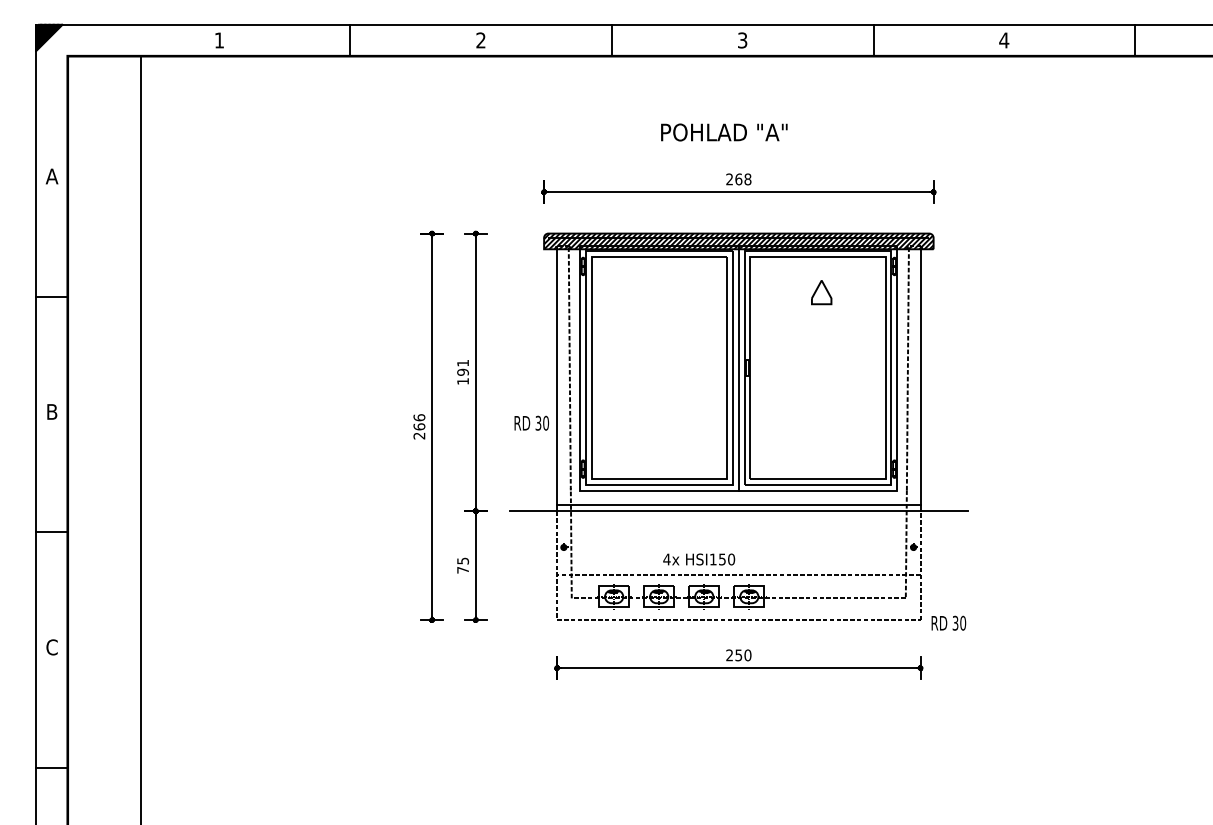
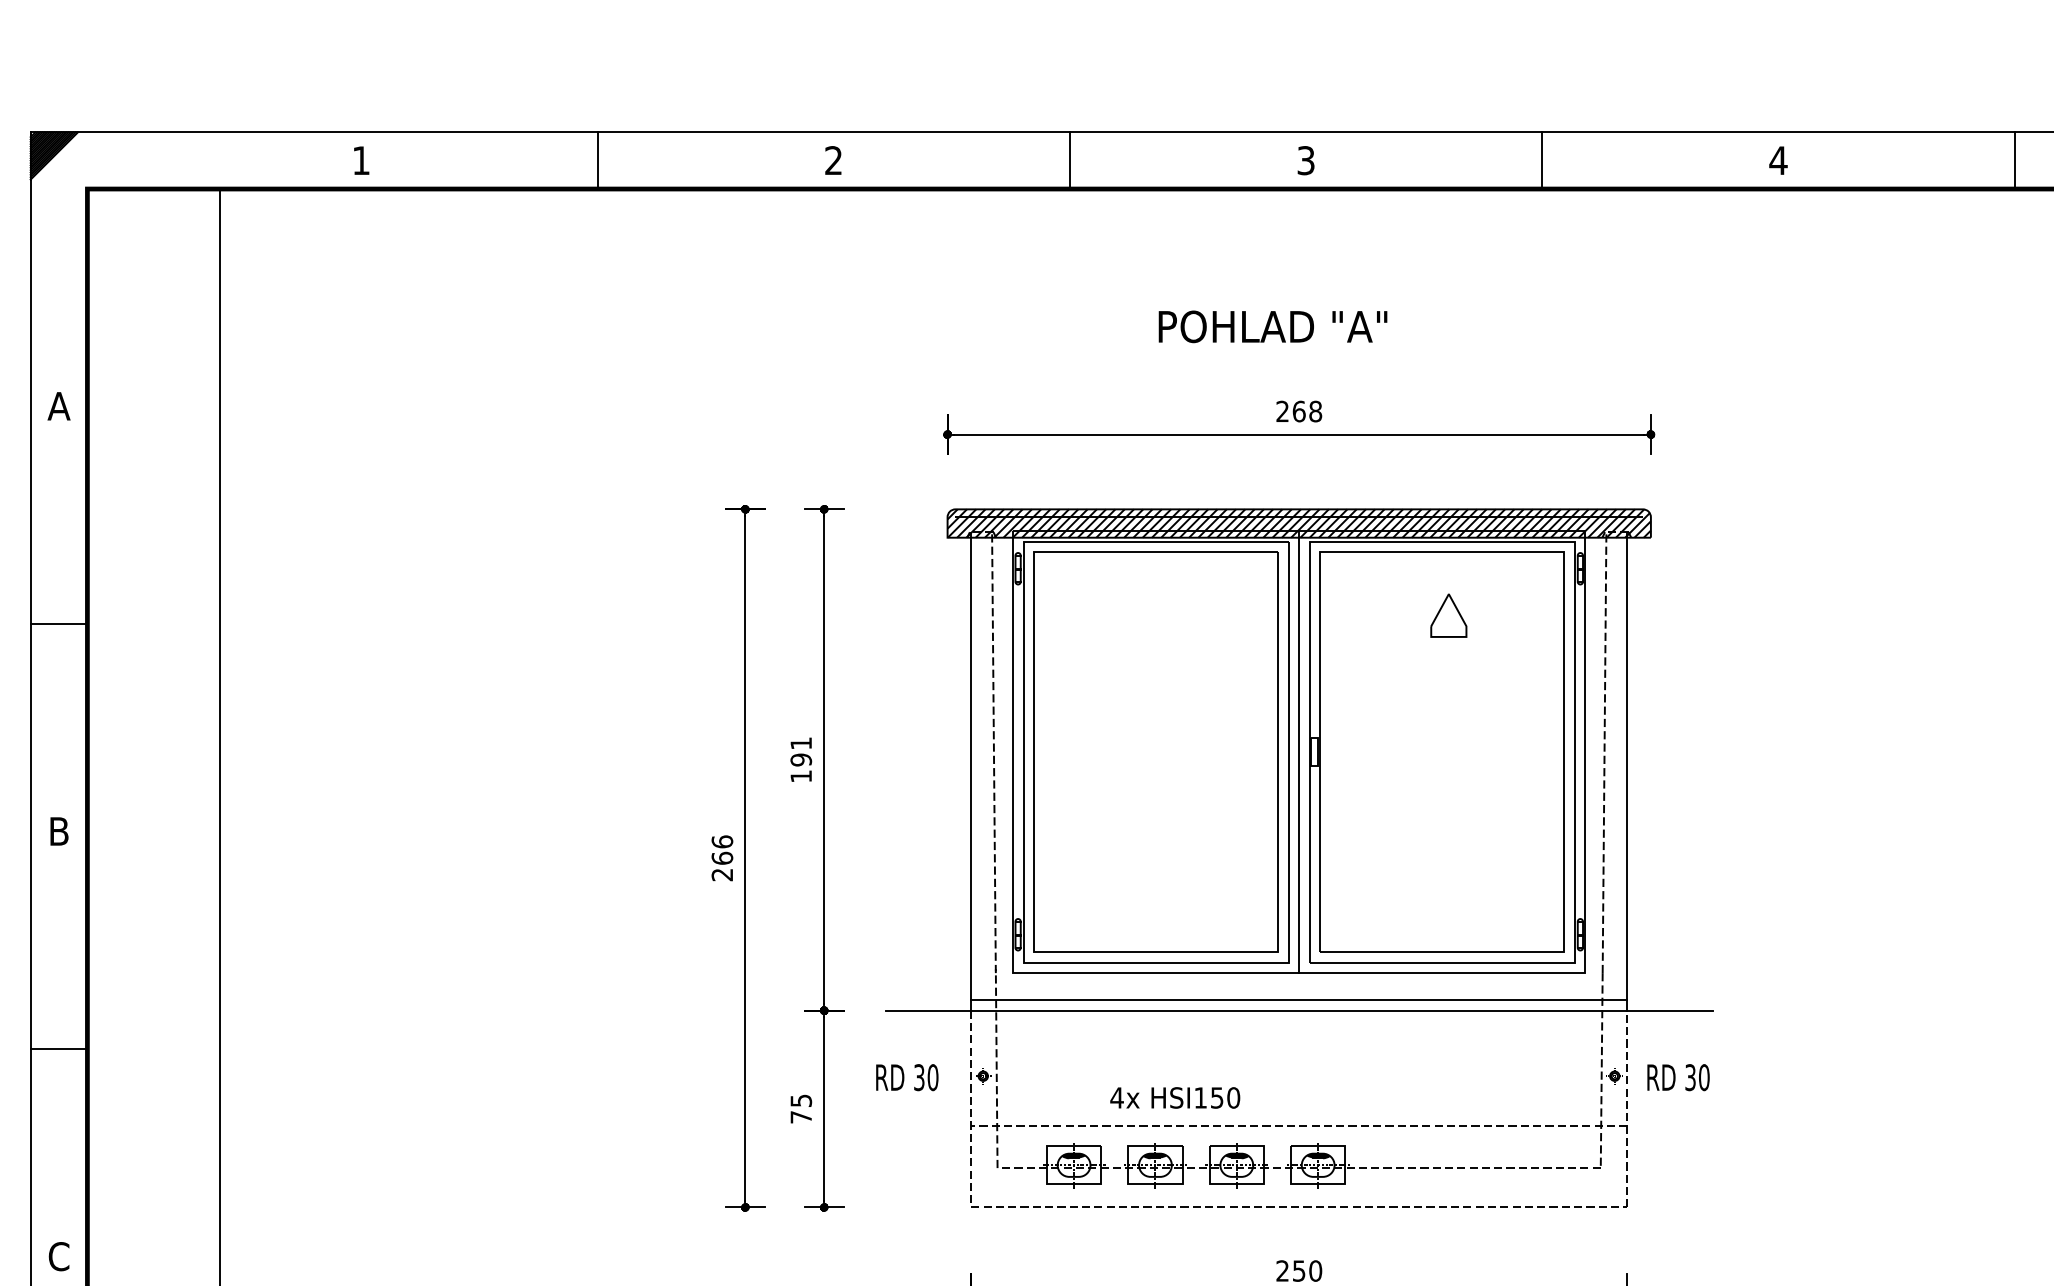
text: (531, 422) -> (906, 1076), moved
text: (699, 559) -> (1175, 1097), moved
text: (948, 622) -> (1677, 1076), moved

